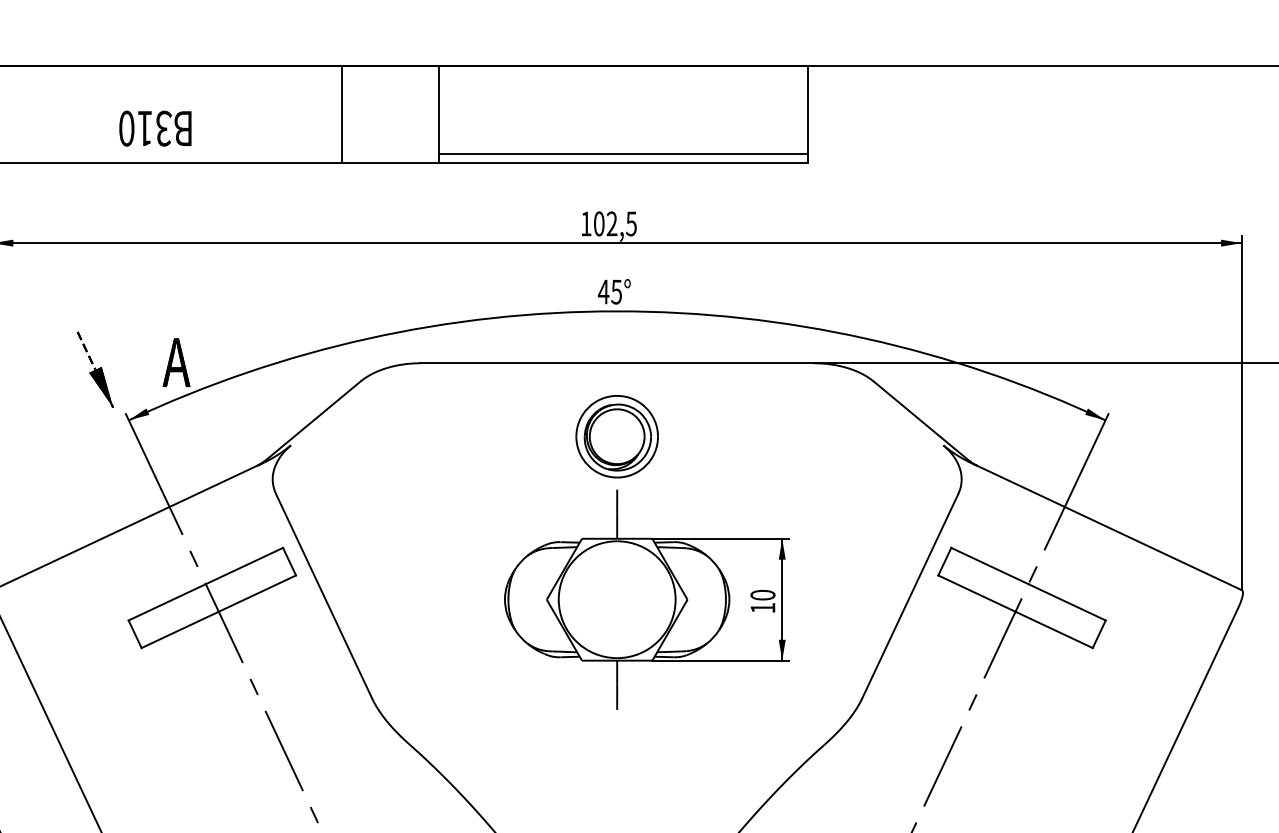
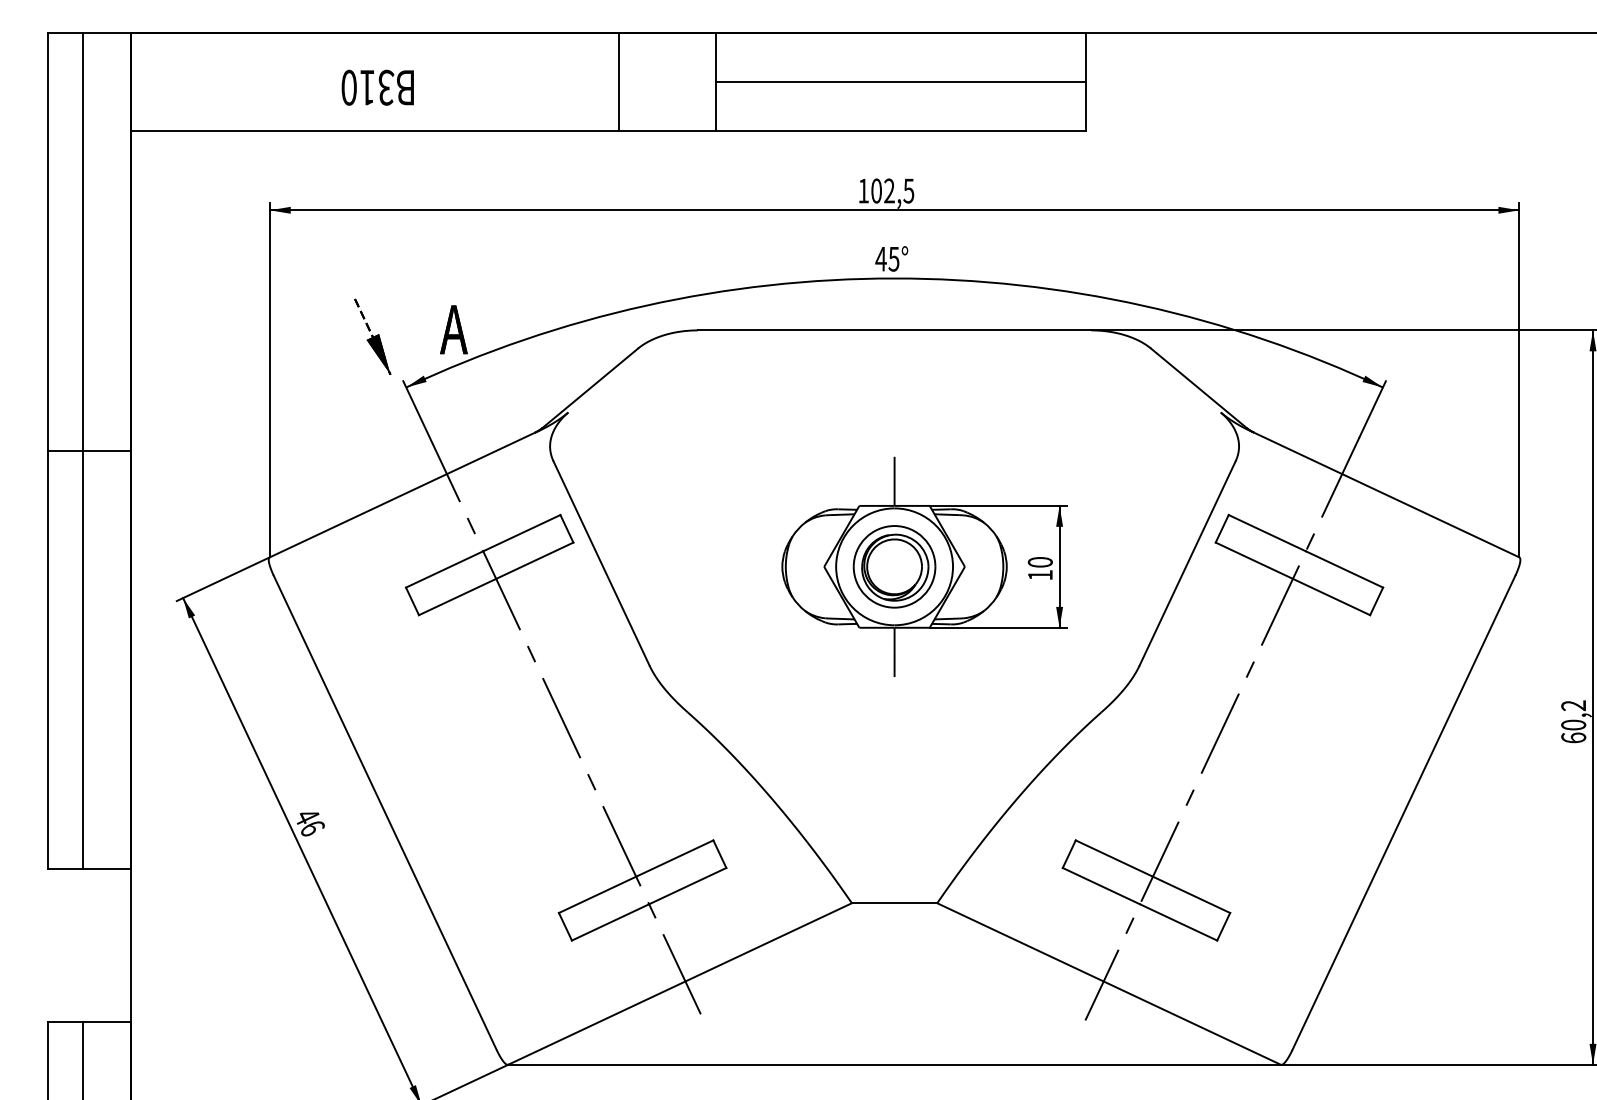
text: (155, 128) -> (377, 87), moved
line: (623, 153) -> (900, 81), moved
part: (617, 436) -> (894, 566), moved

